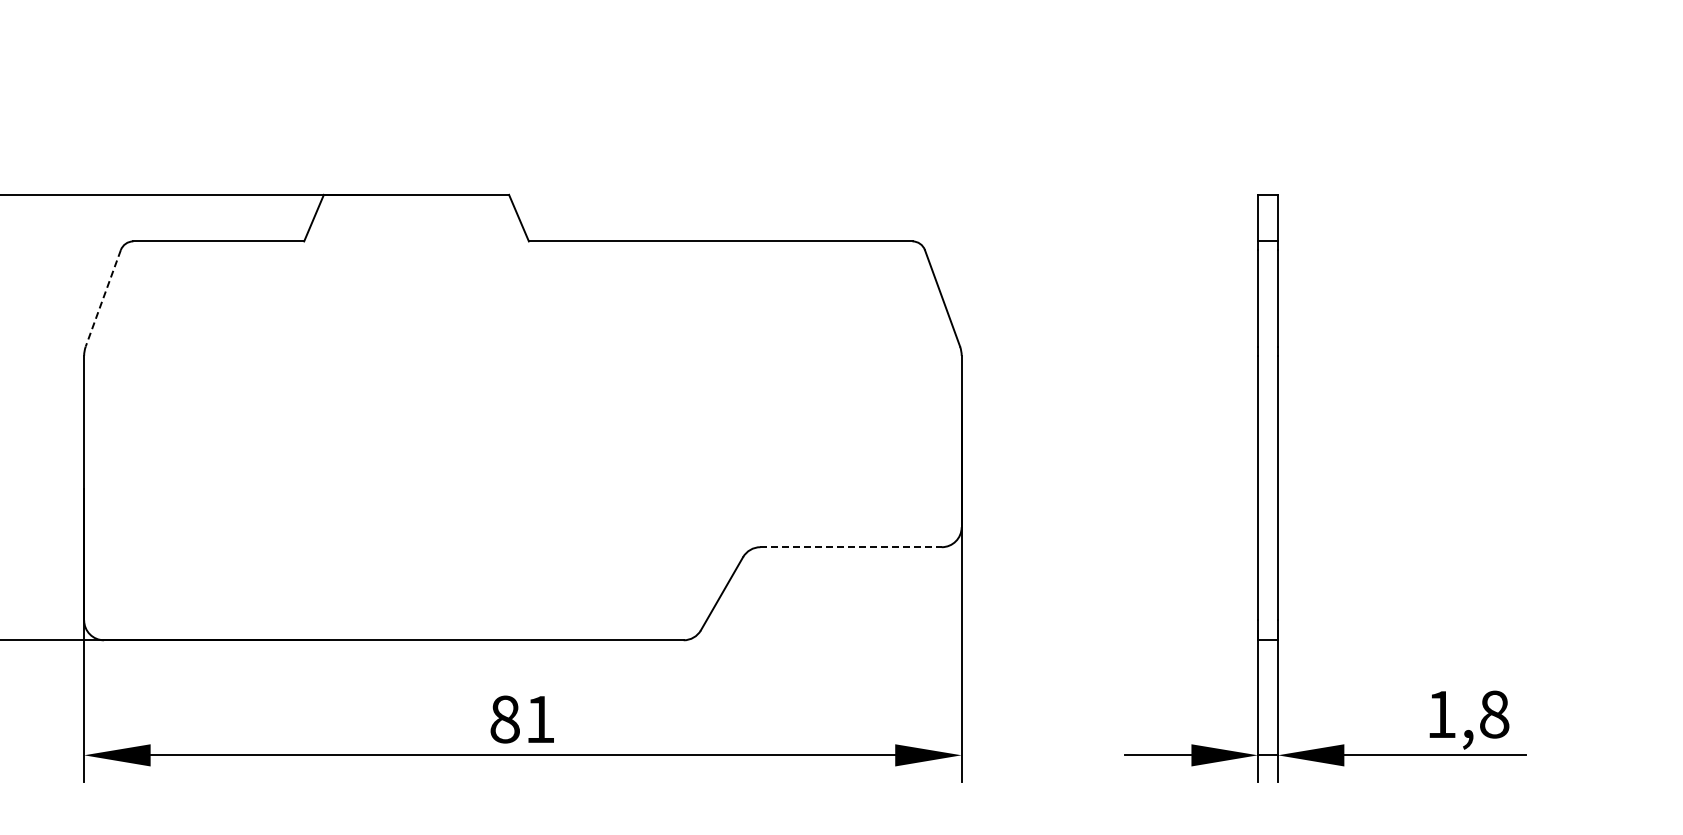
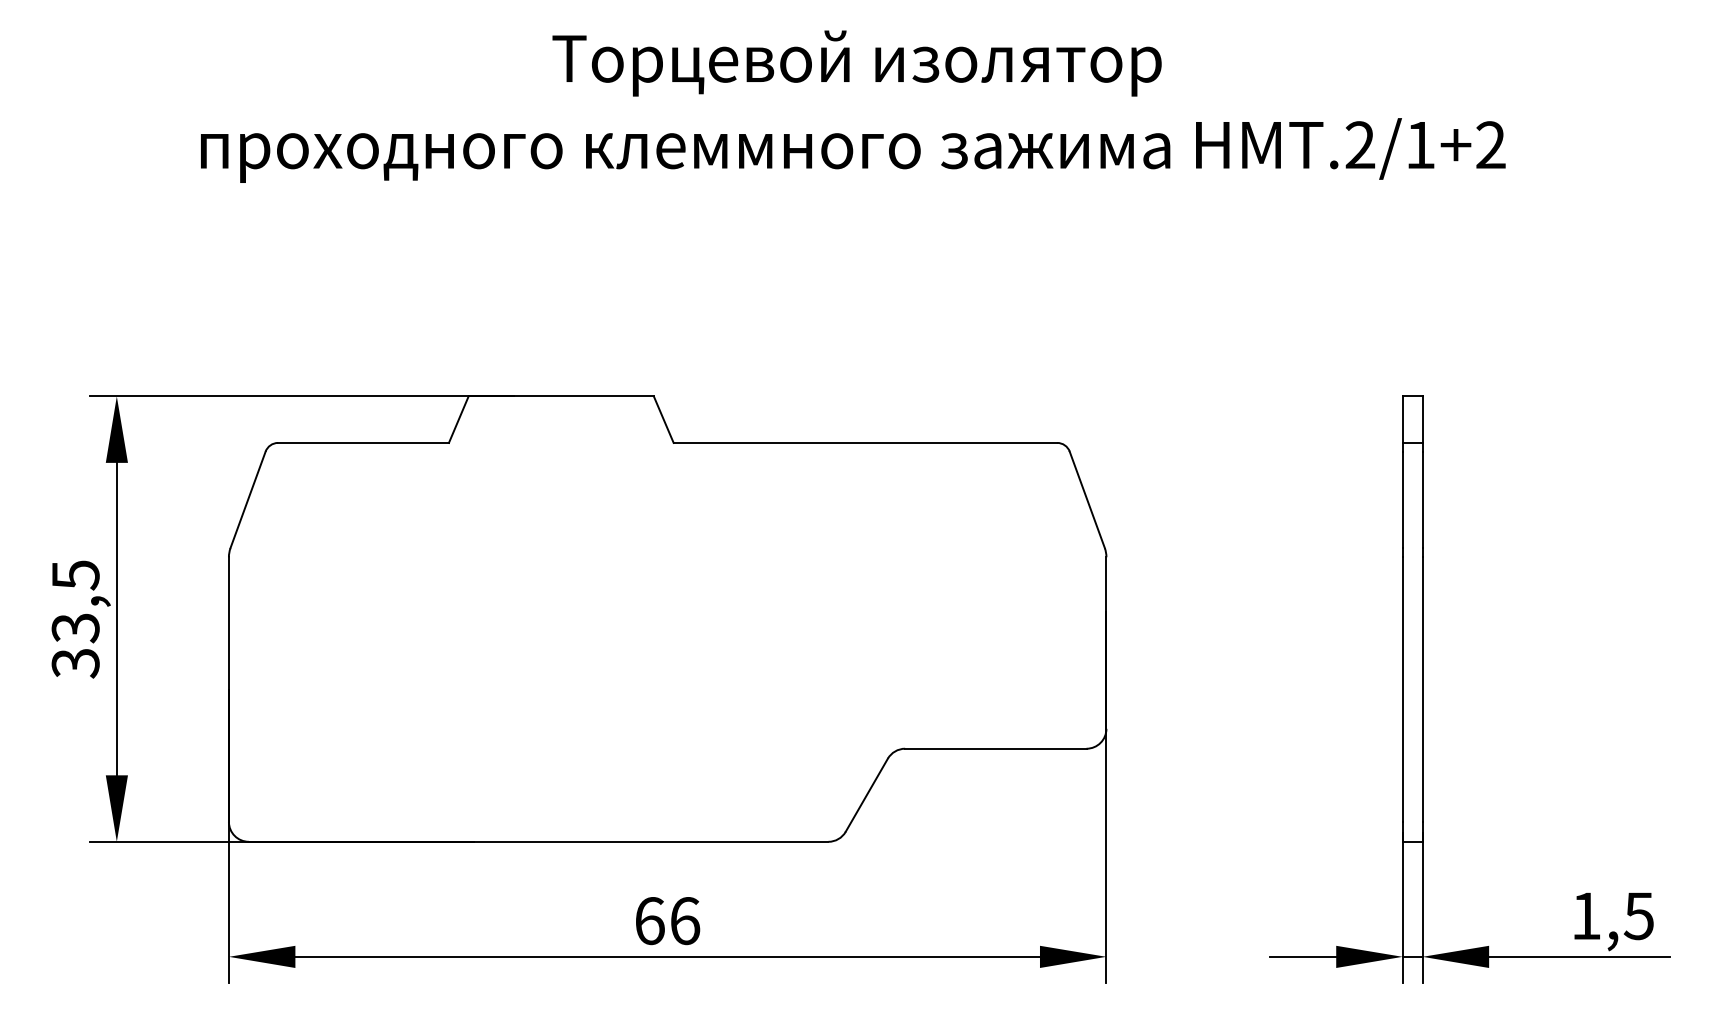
line: (102, 298) -> (247, 500), dashed -> solid
line: (850, 546) -> (995, 748), dashed -> solid
text: (1493, 714) -> (1638, 916), 1,8 -> 1,5
text: (522, 719) -> (667, 921), 81 -> 66

